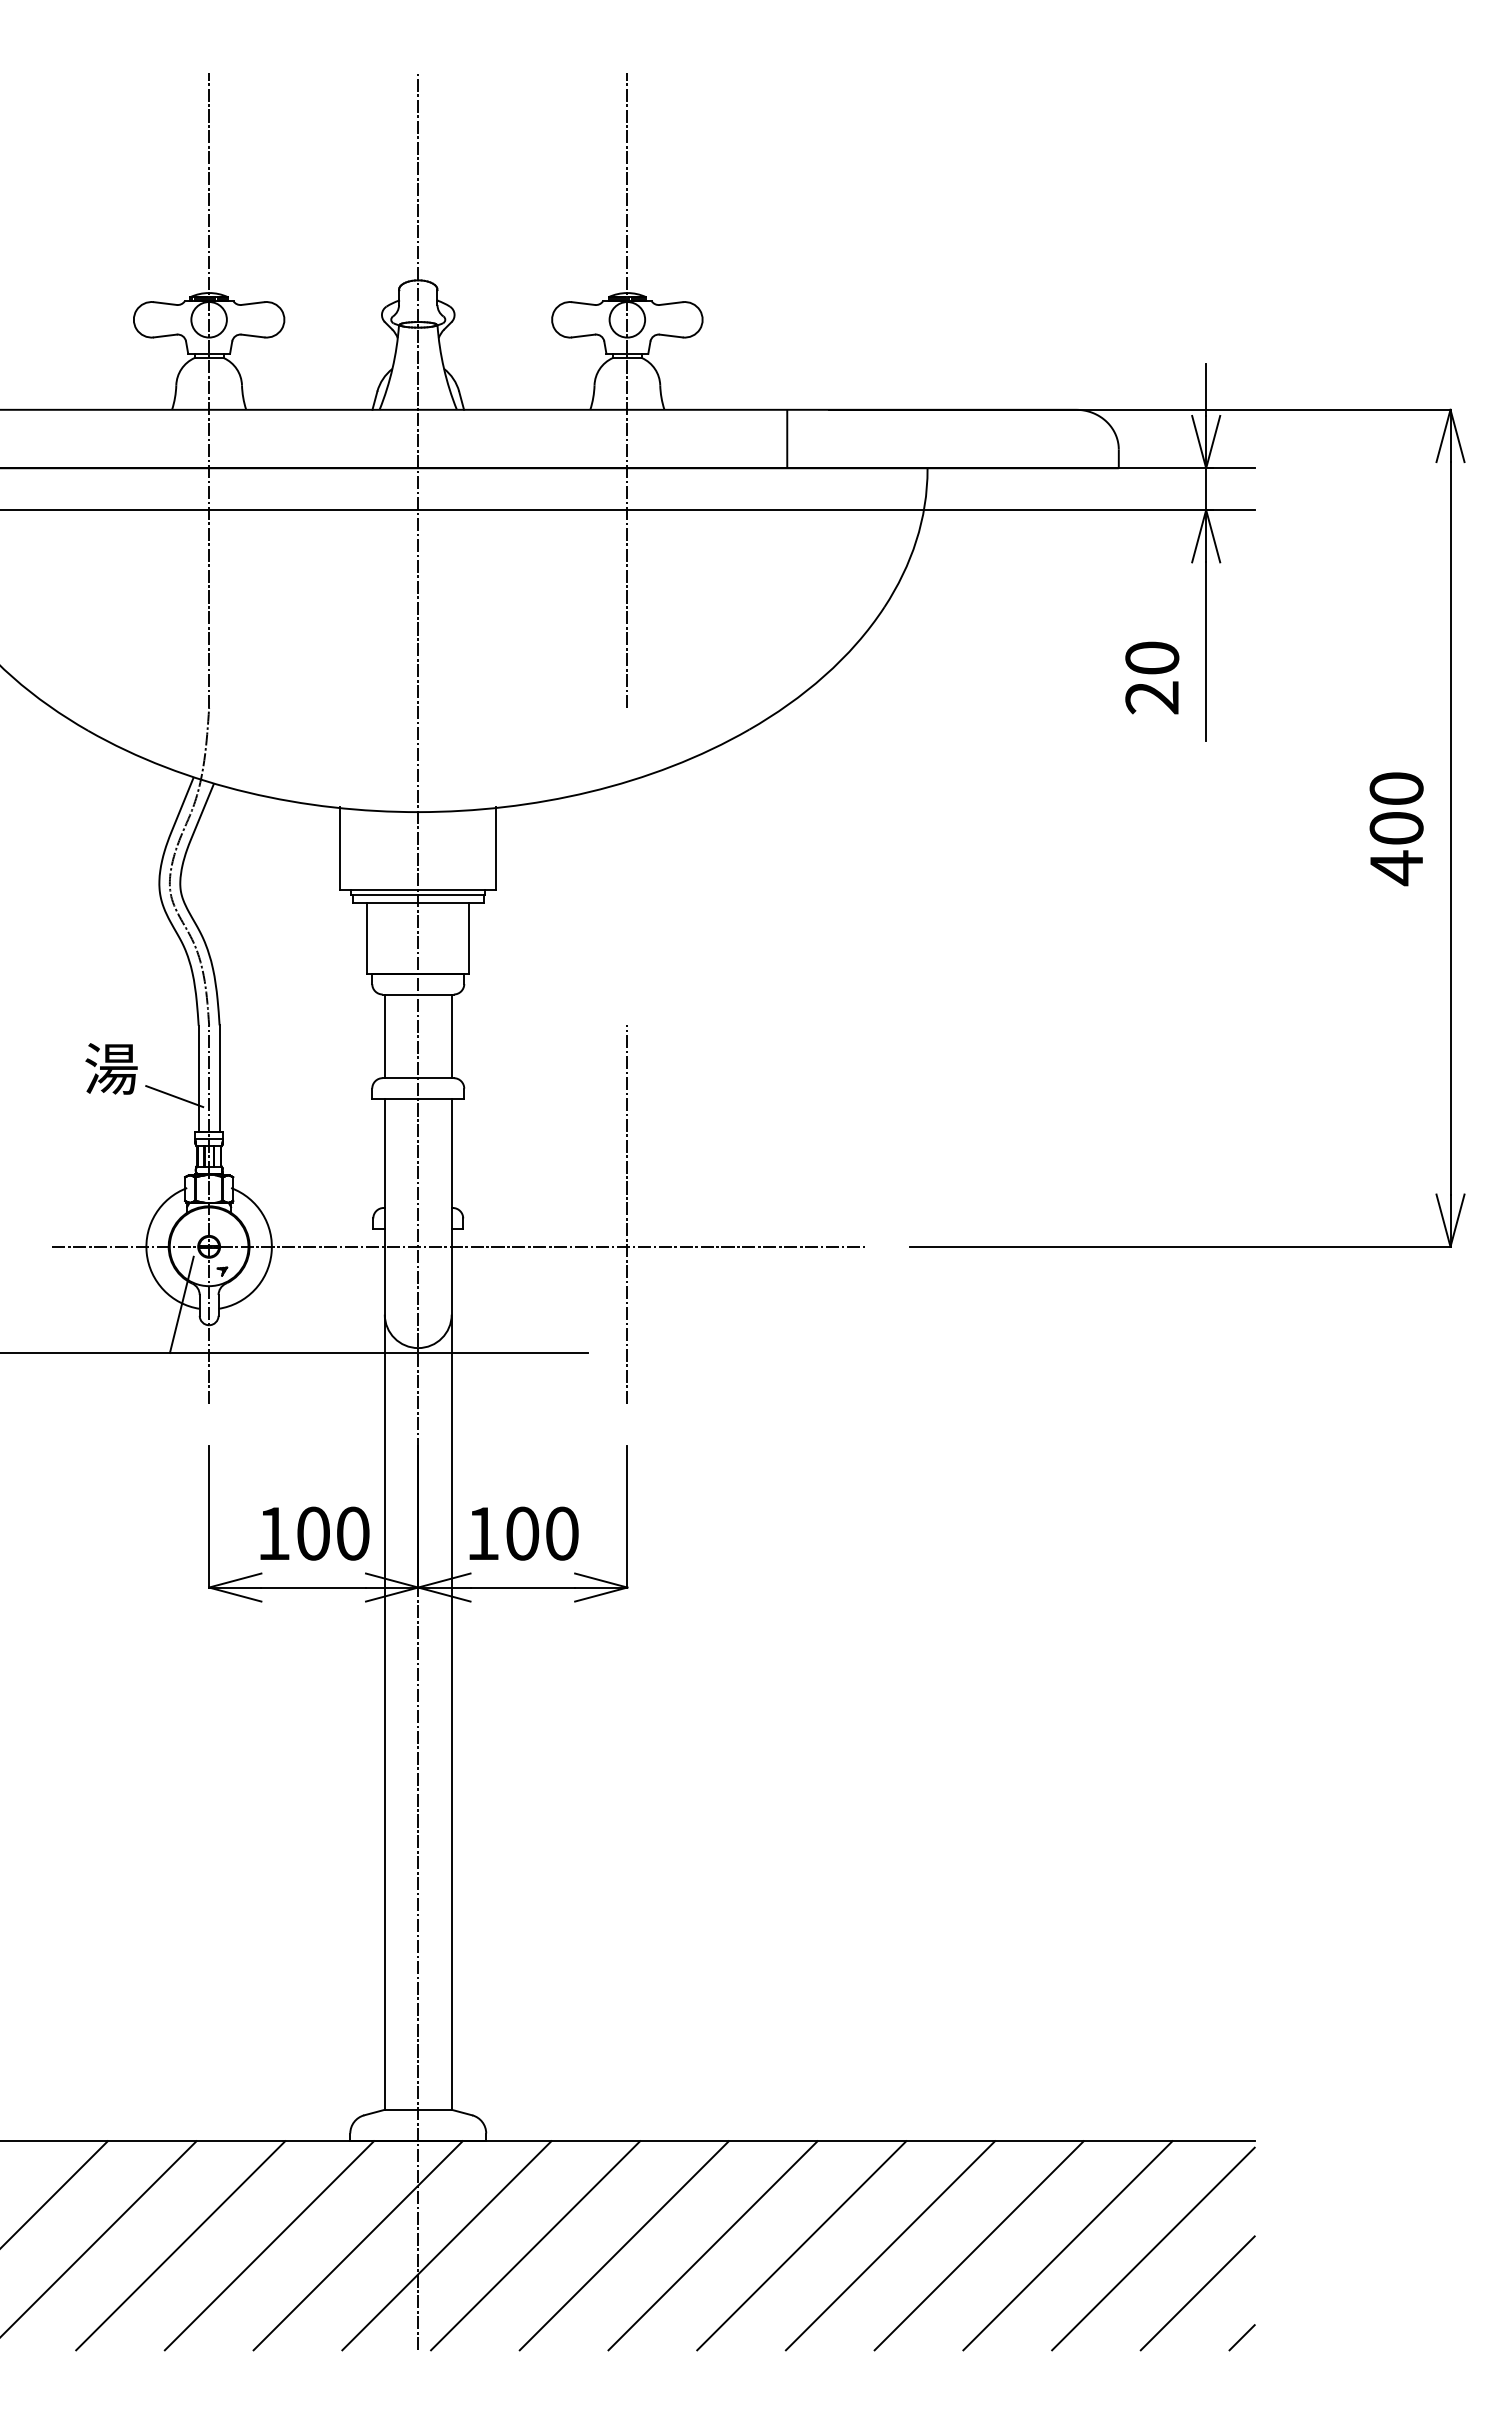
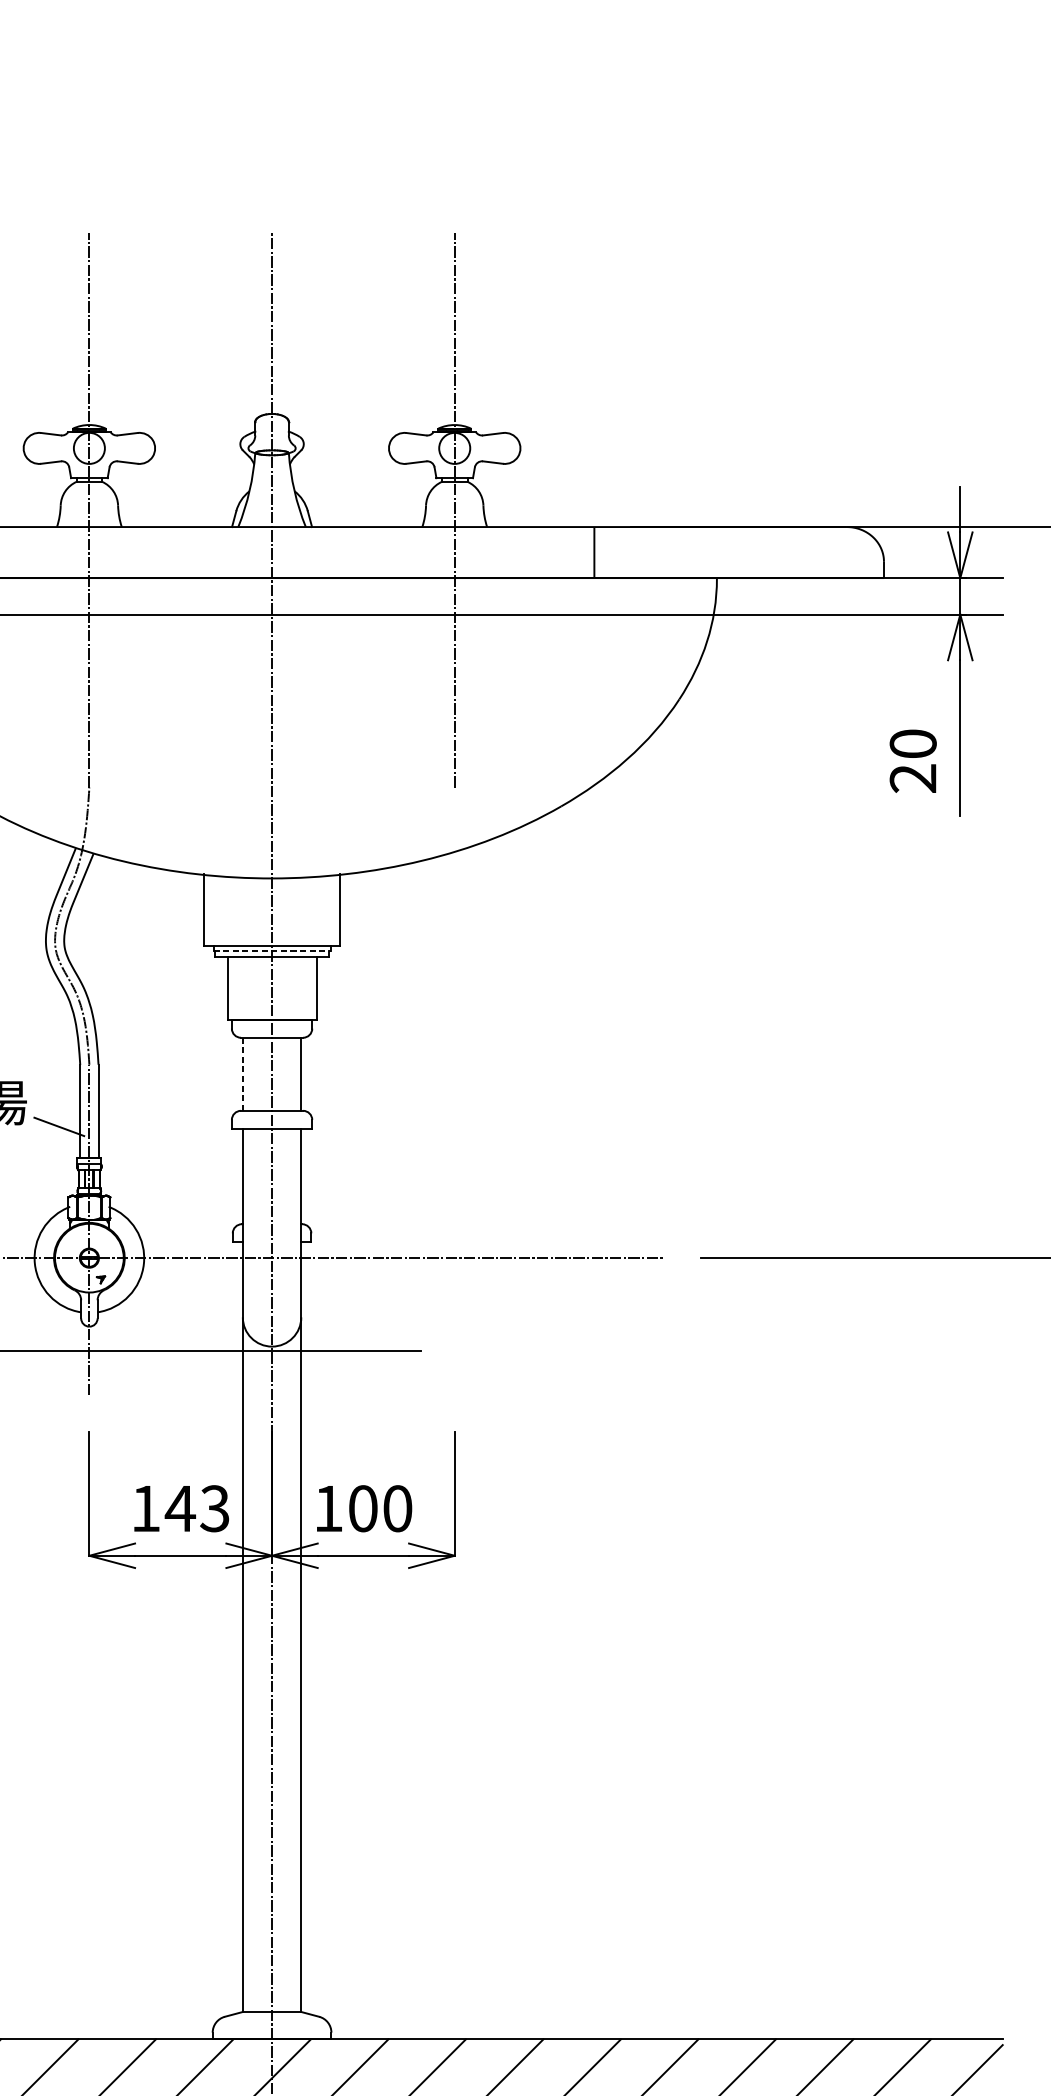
line: (418, 895) -> (272, 951), solid -> dashed
line: (384, 1036) -> (242, 1074), solid -> dashed
line: (627, 1214) -> (454, 1229), removed
line: (181, 1304) -> (65, 1308), removed
text: (332, 1533) -> (197, 1508), 100 -> 143

